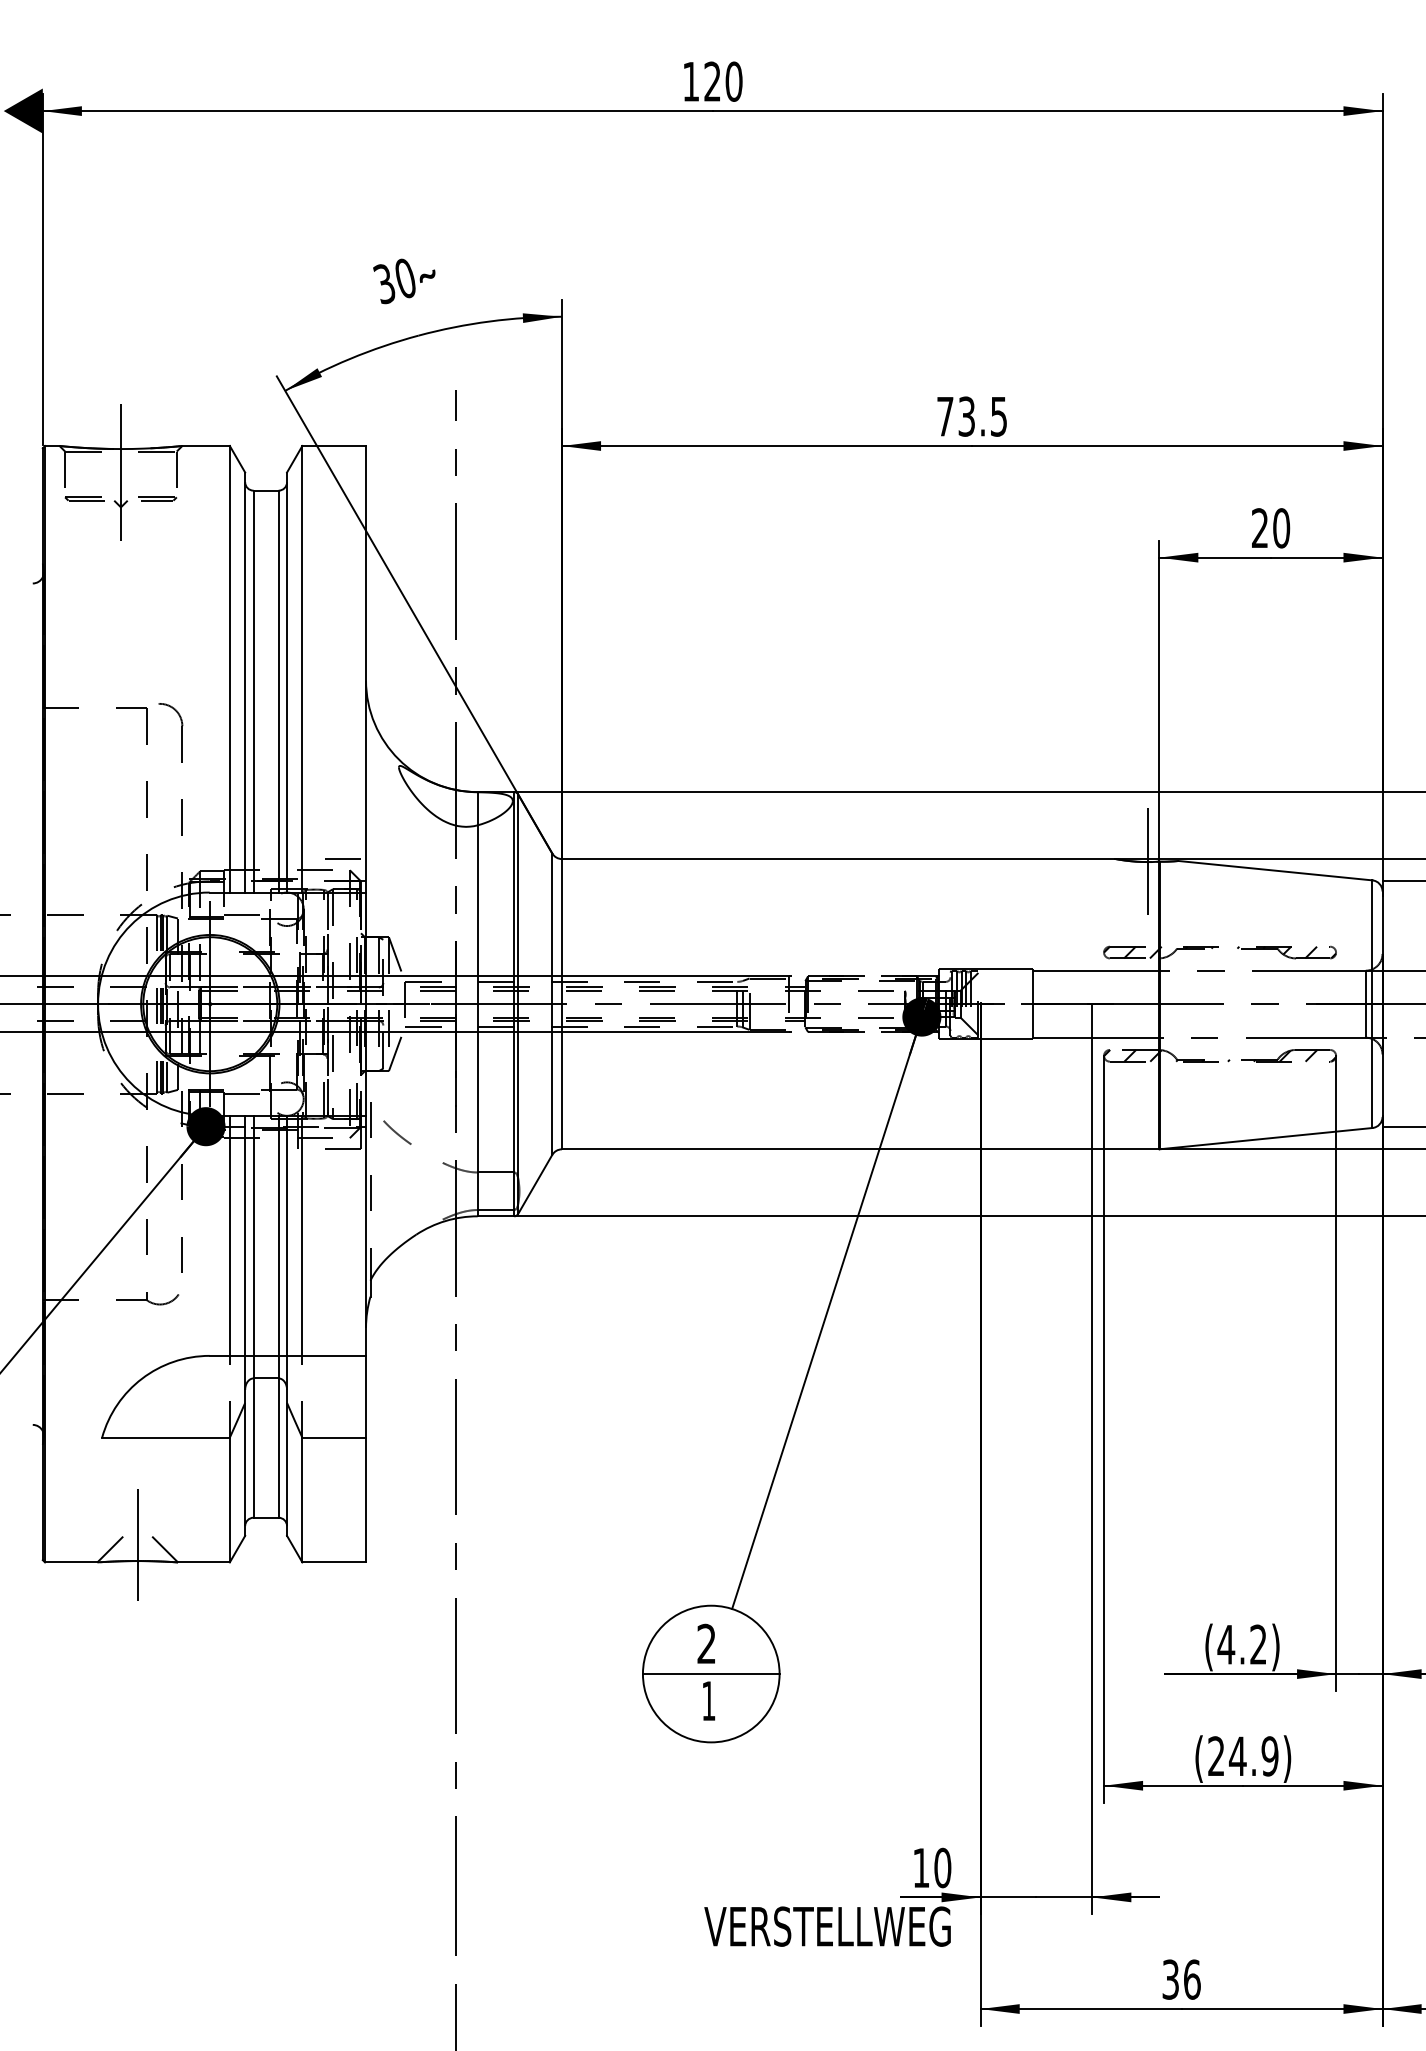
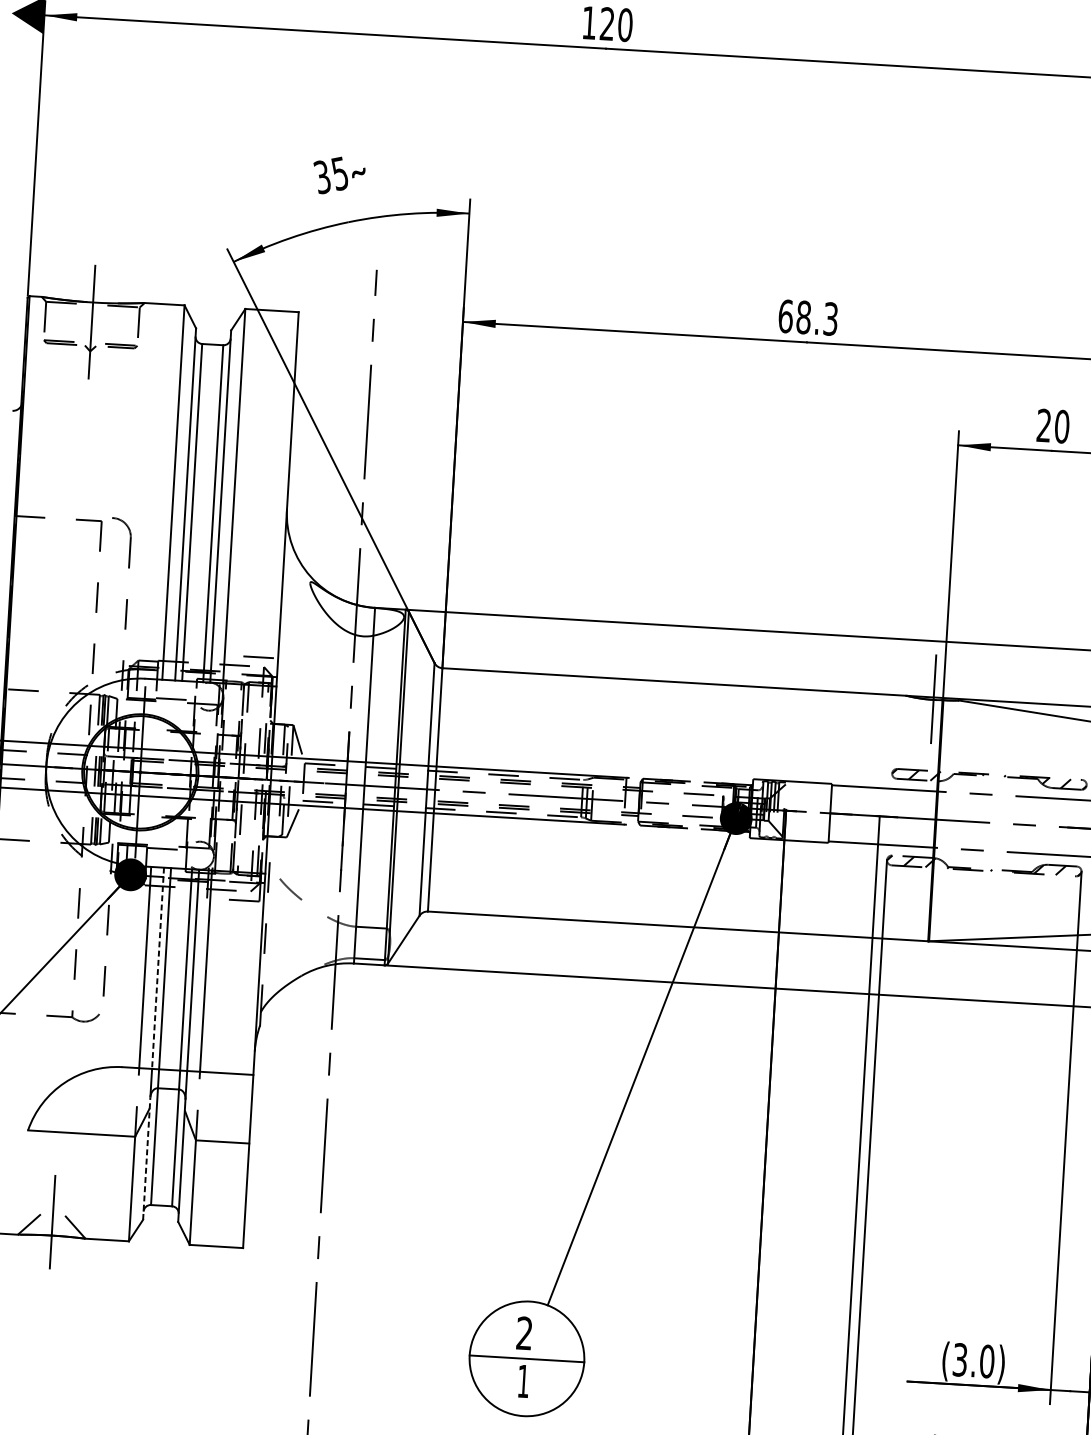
text: (404, 278) -> (339, 173), 30 -> 35
text: (972, 416) -> (808, 317), 73.5 -> 68.3
line: (245, 1236) -> (158, 968), solid -> dashed
line: (245, 1462) -> (147, 1158), solid -> dashed
text: (1242, 1644) -> (973, 1360), (4.2) -> (3.0)

